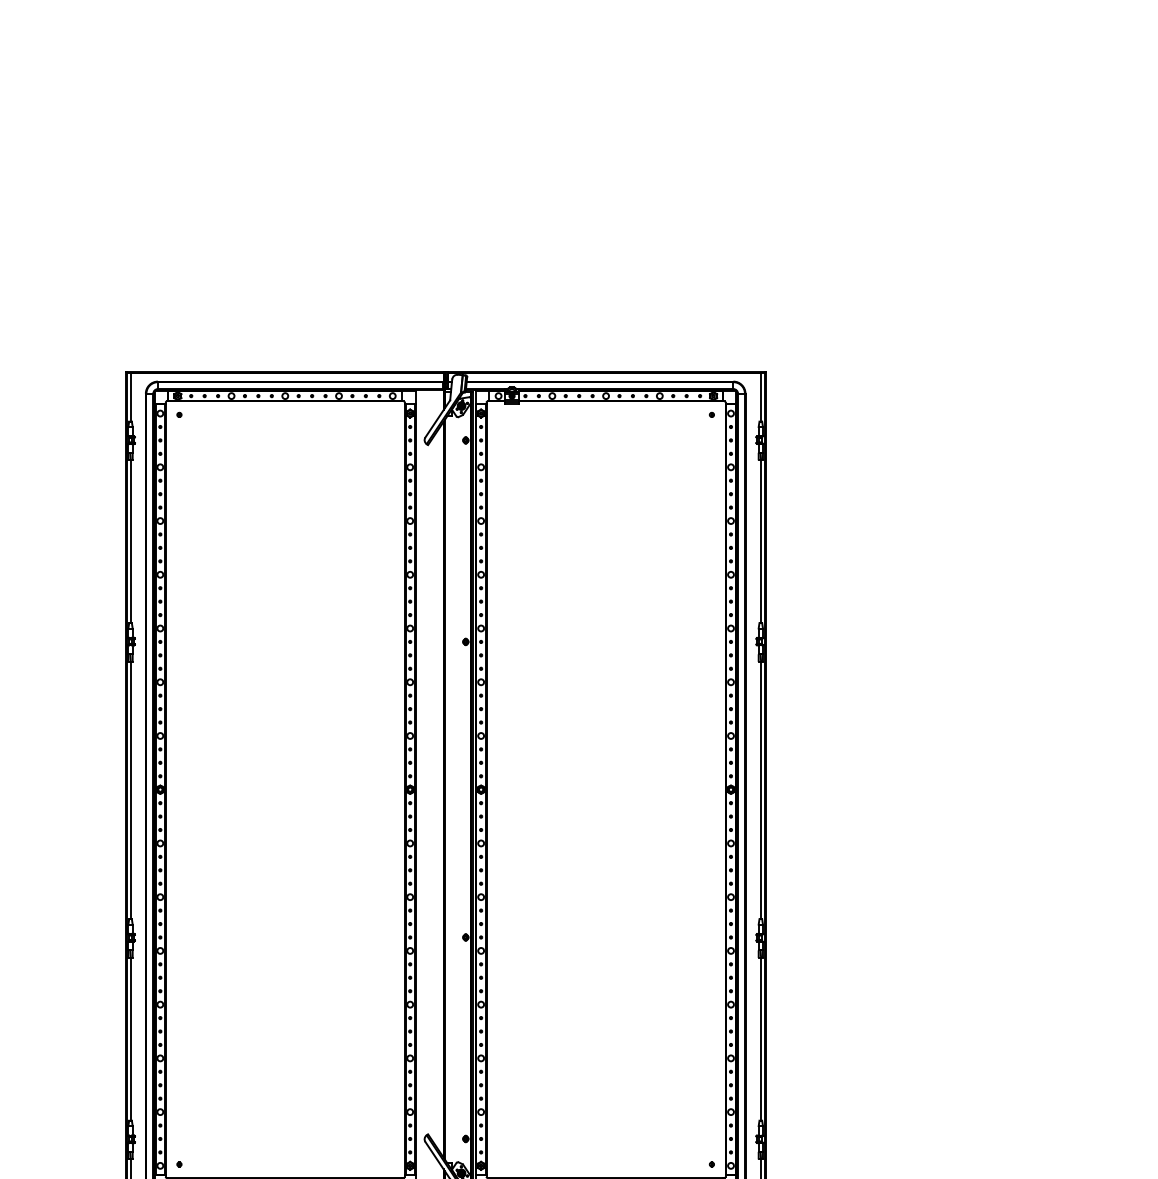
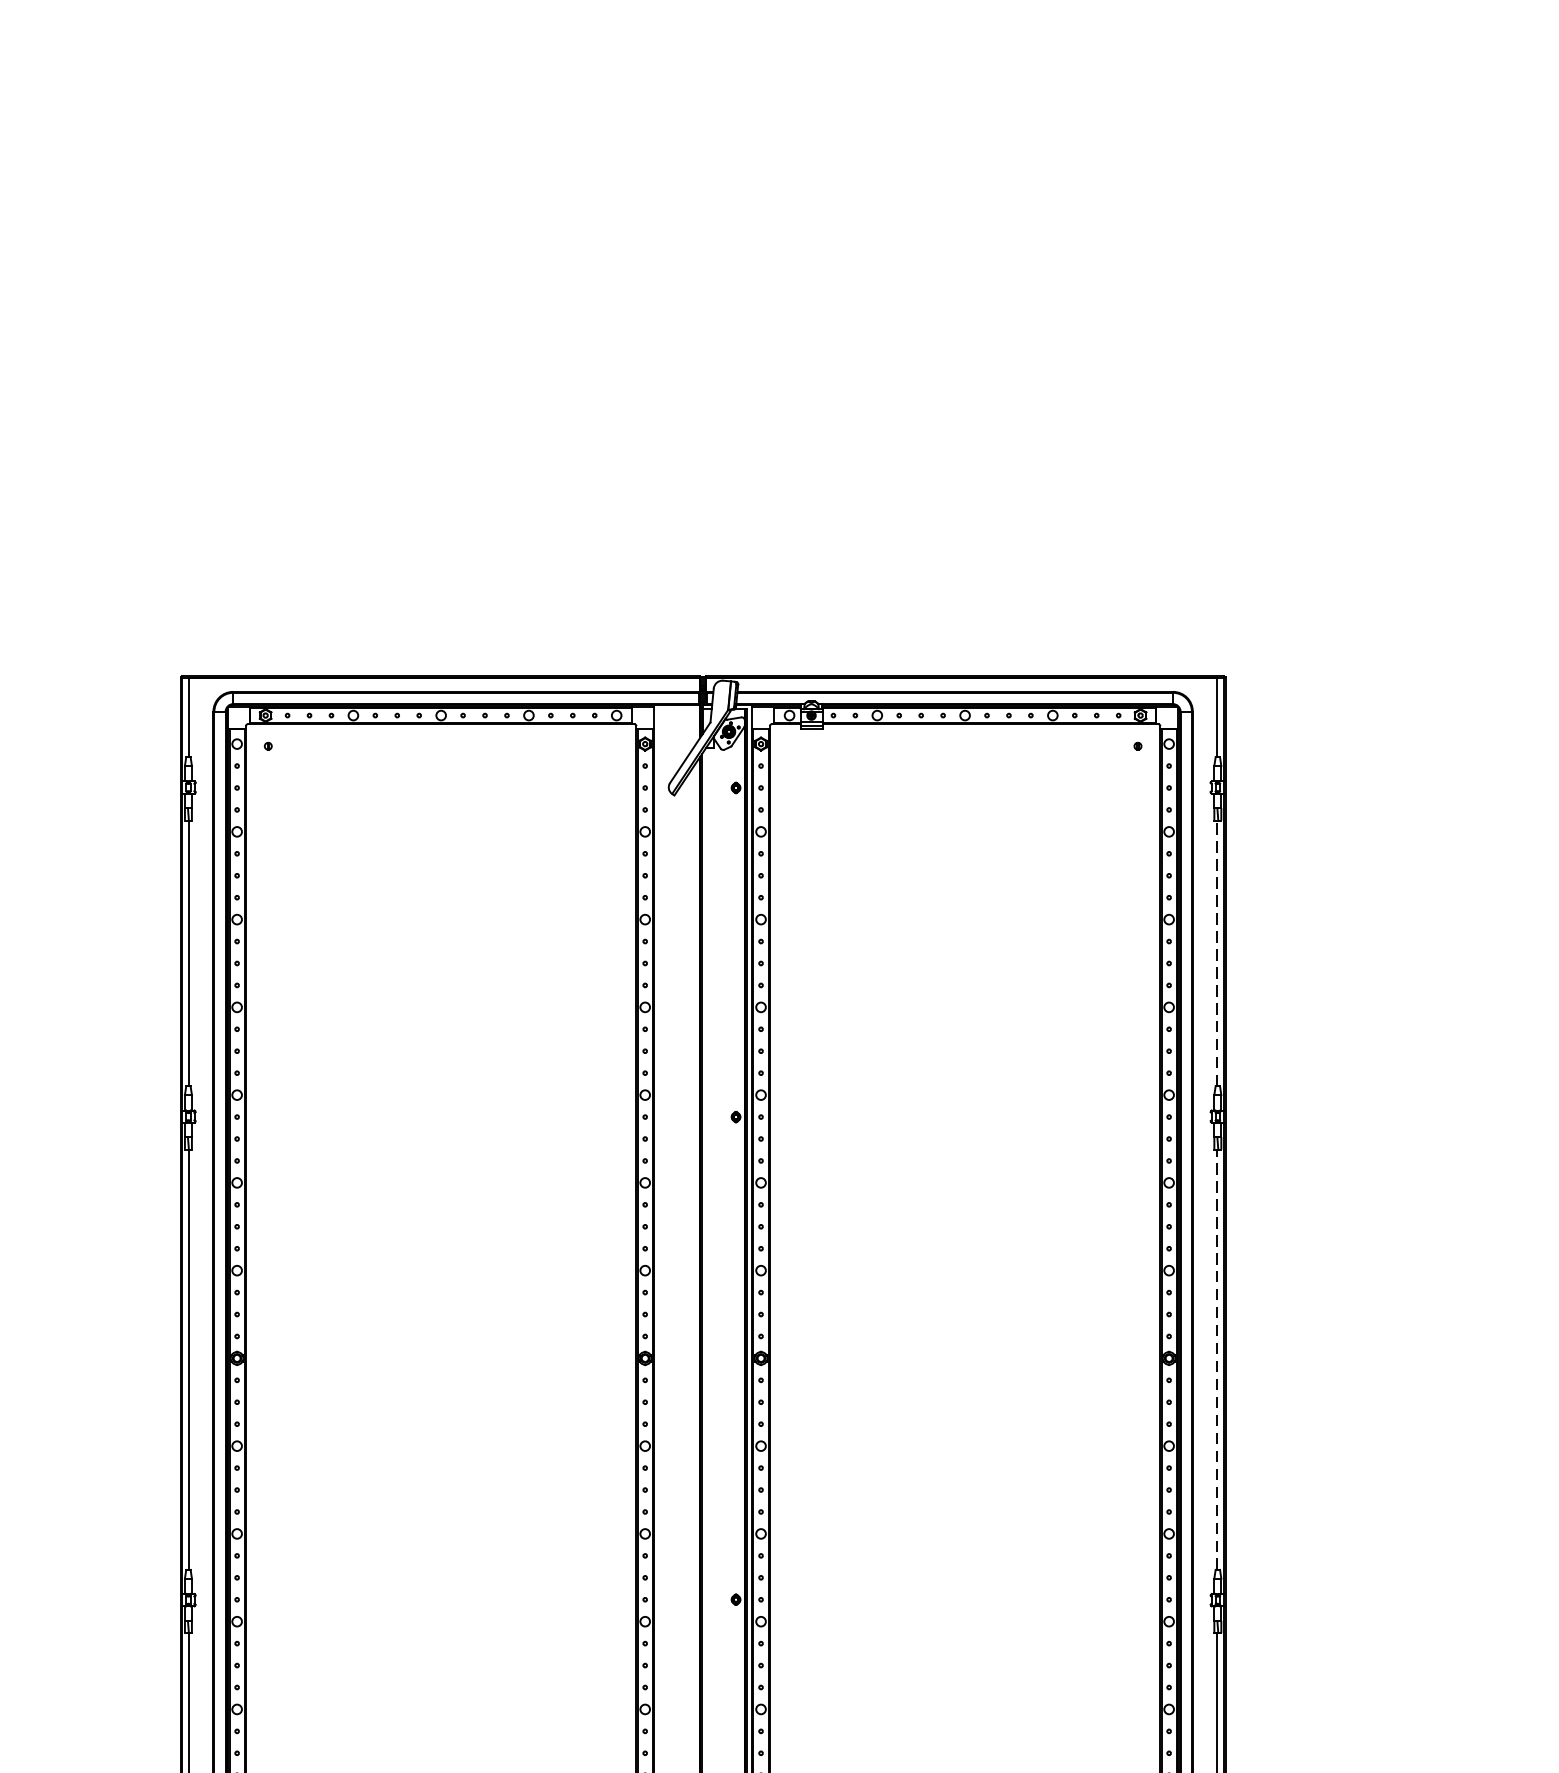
line: (760, 541) -> (1217, 953), solid -> dashed
line: (760, 790) -> (1217, 1359), solid -> dashed

